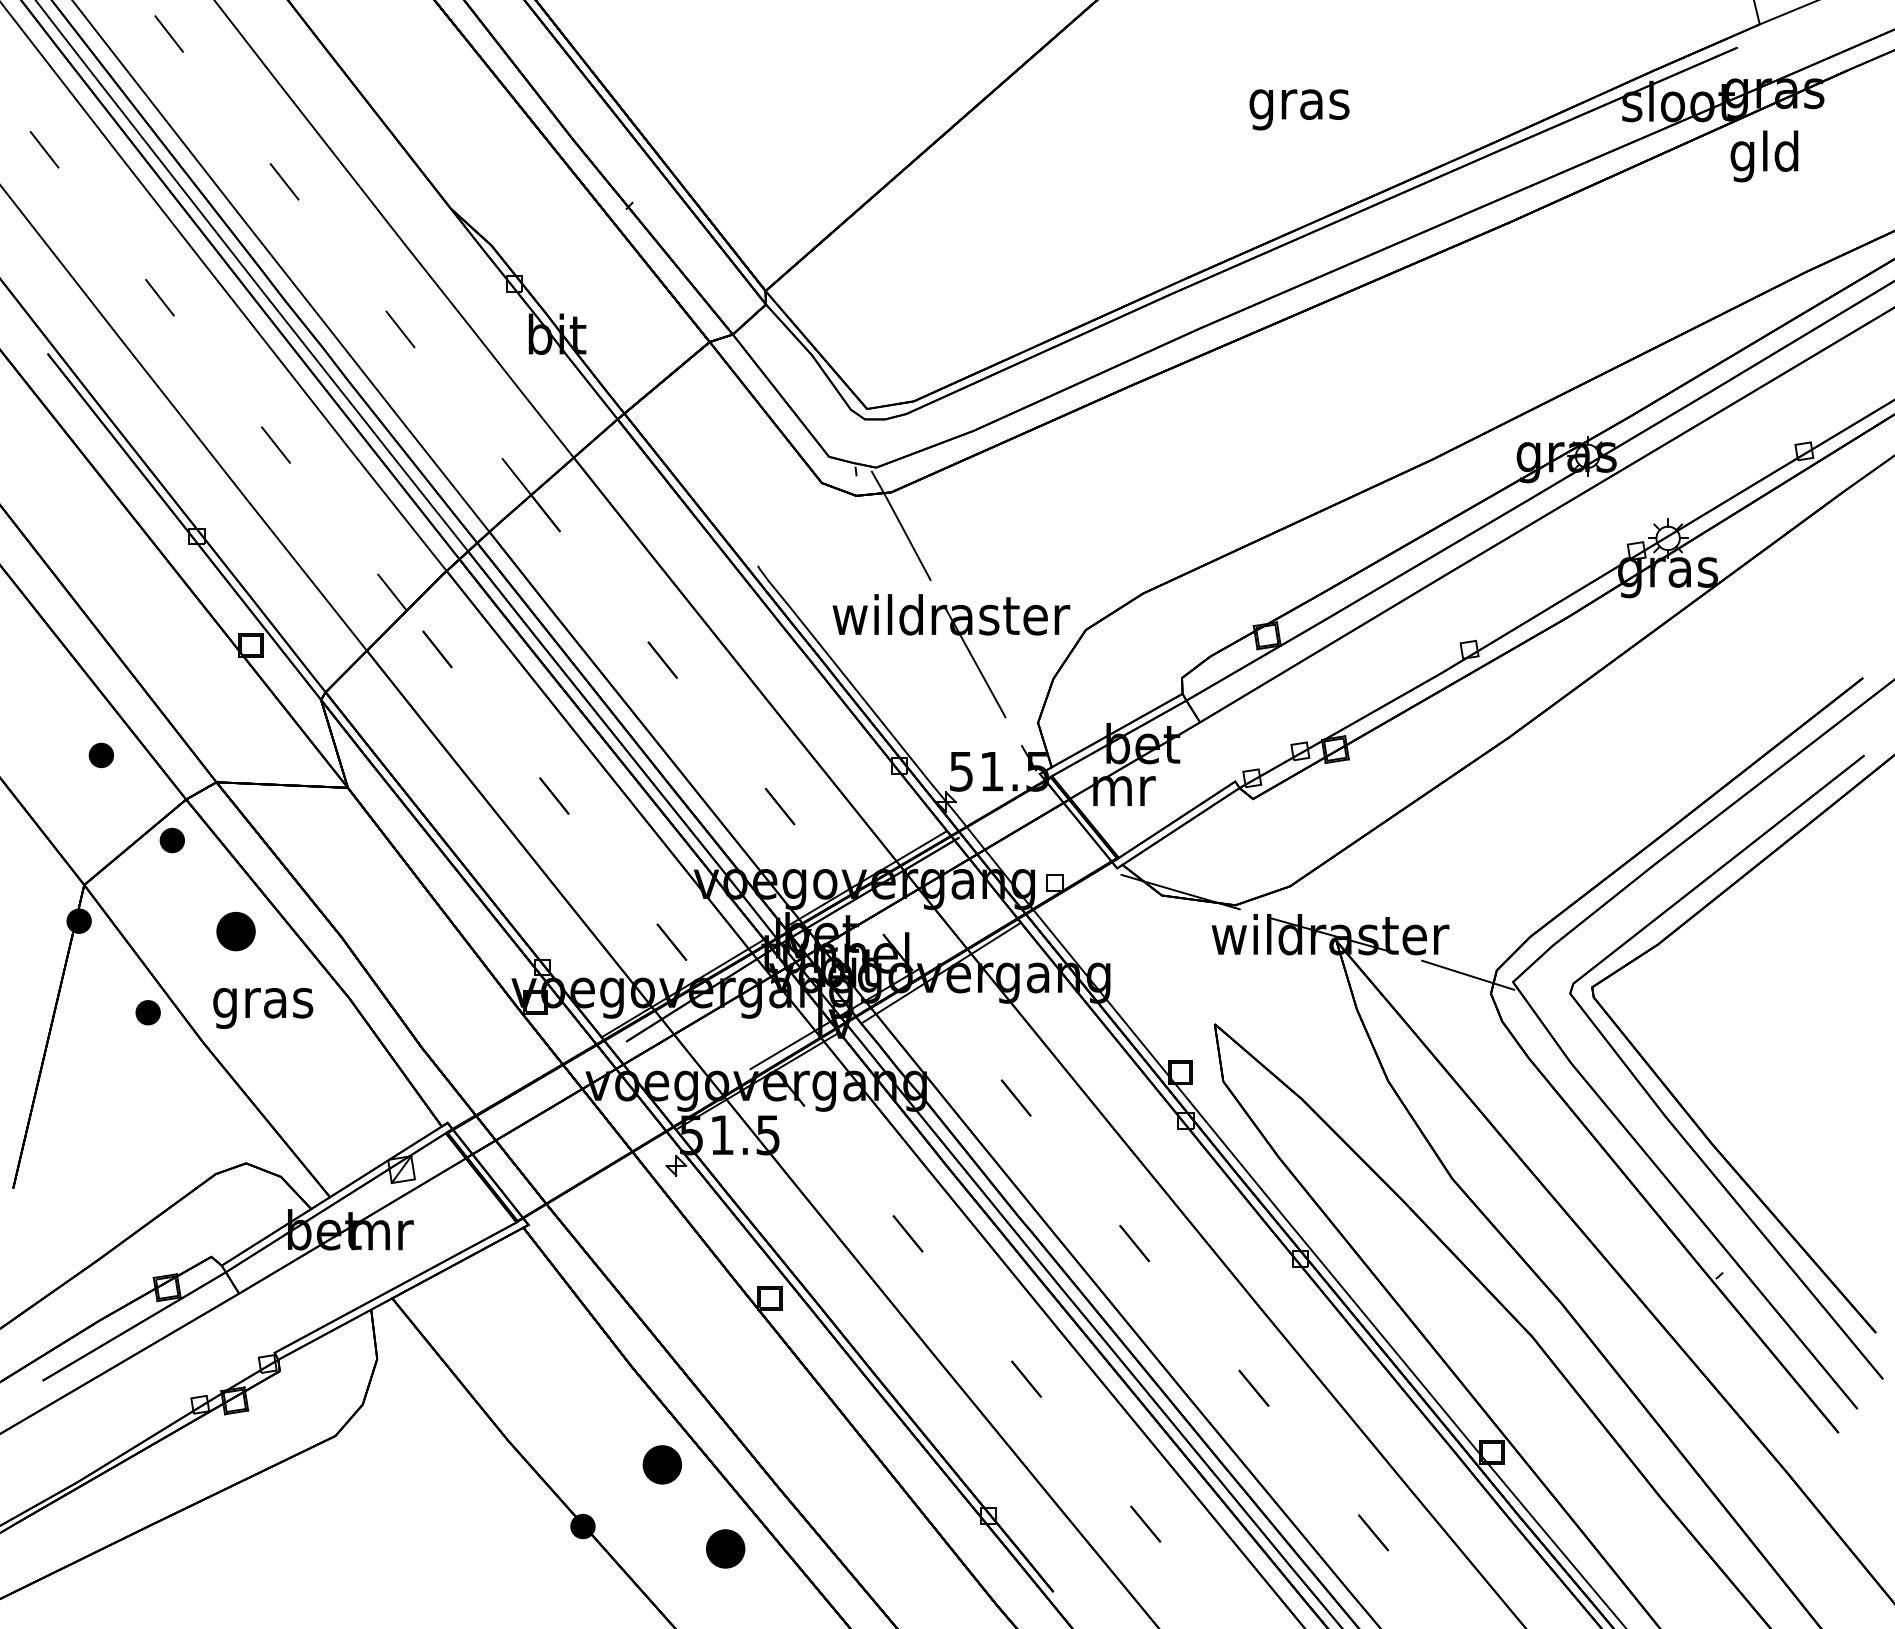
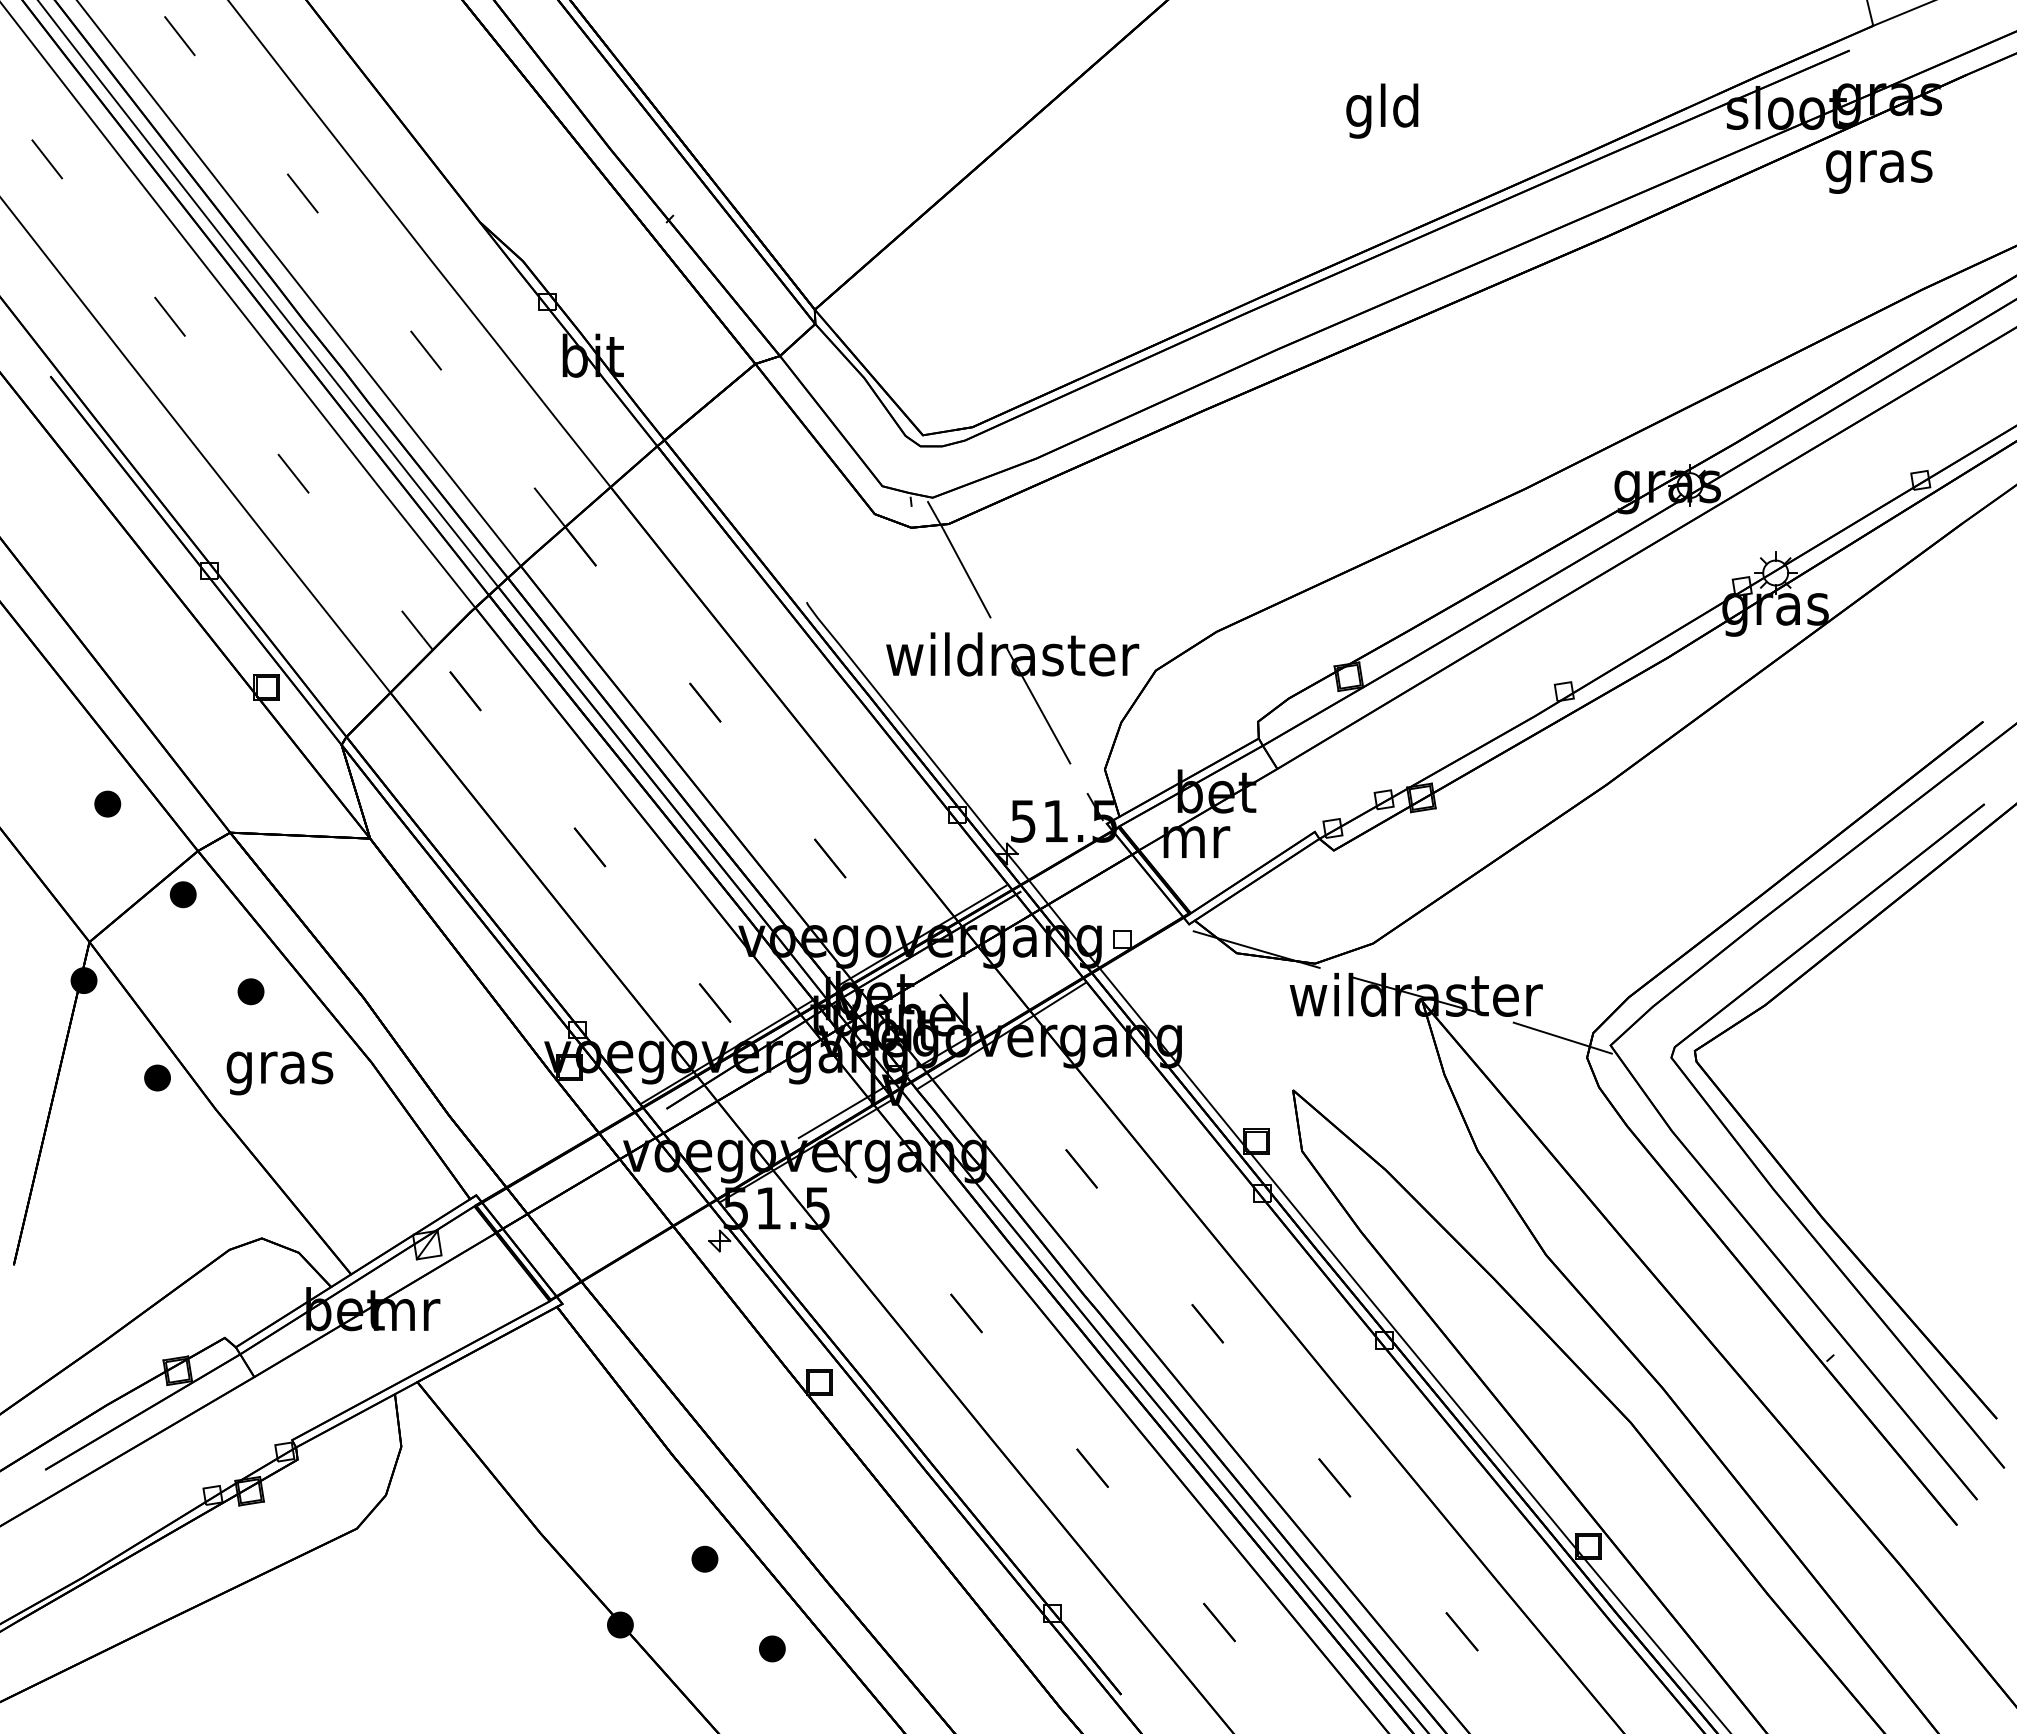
text: (1299, 103) -> (1383, 110), gras -> gld
text: (1765, 155) -> (1879, 165), gld -> gras
part: (235, 931) -> (250, 991), size x0.62
part: (661, 1464) -> (704, 1558), size x0.62
part: (725, 1548) -> (772, 1648), size x0.62

